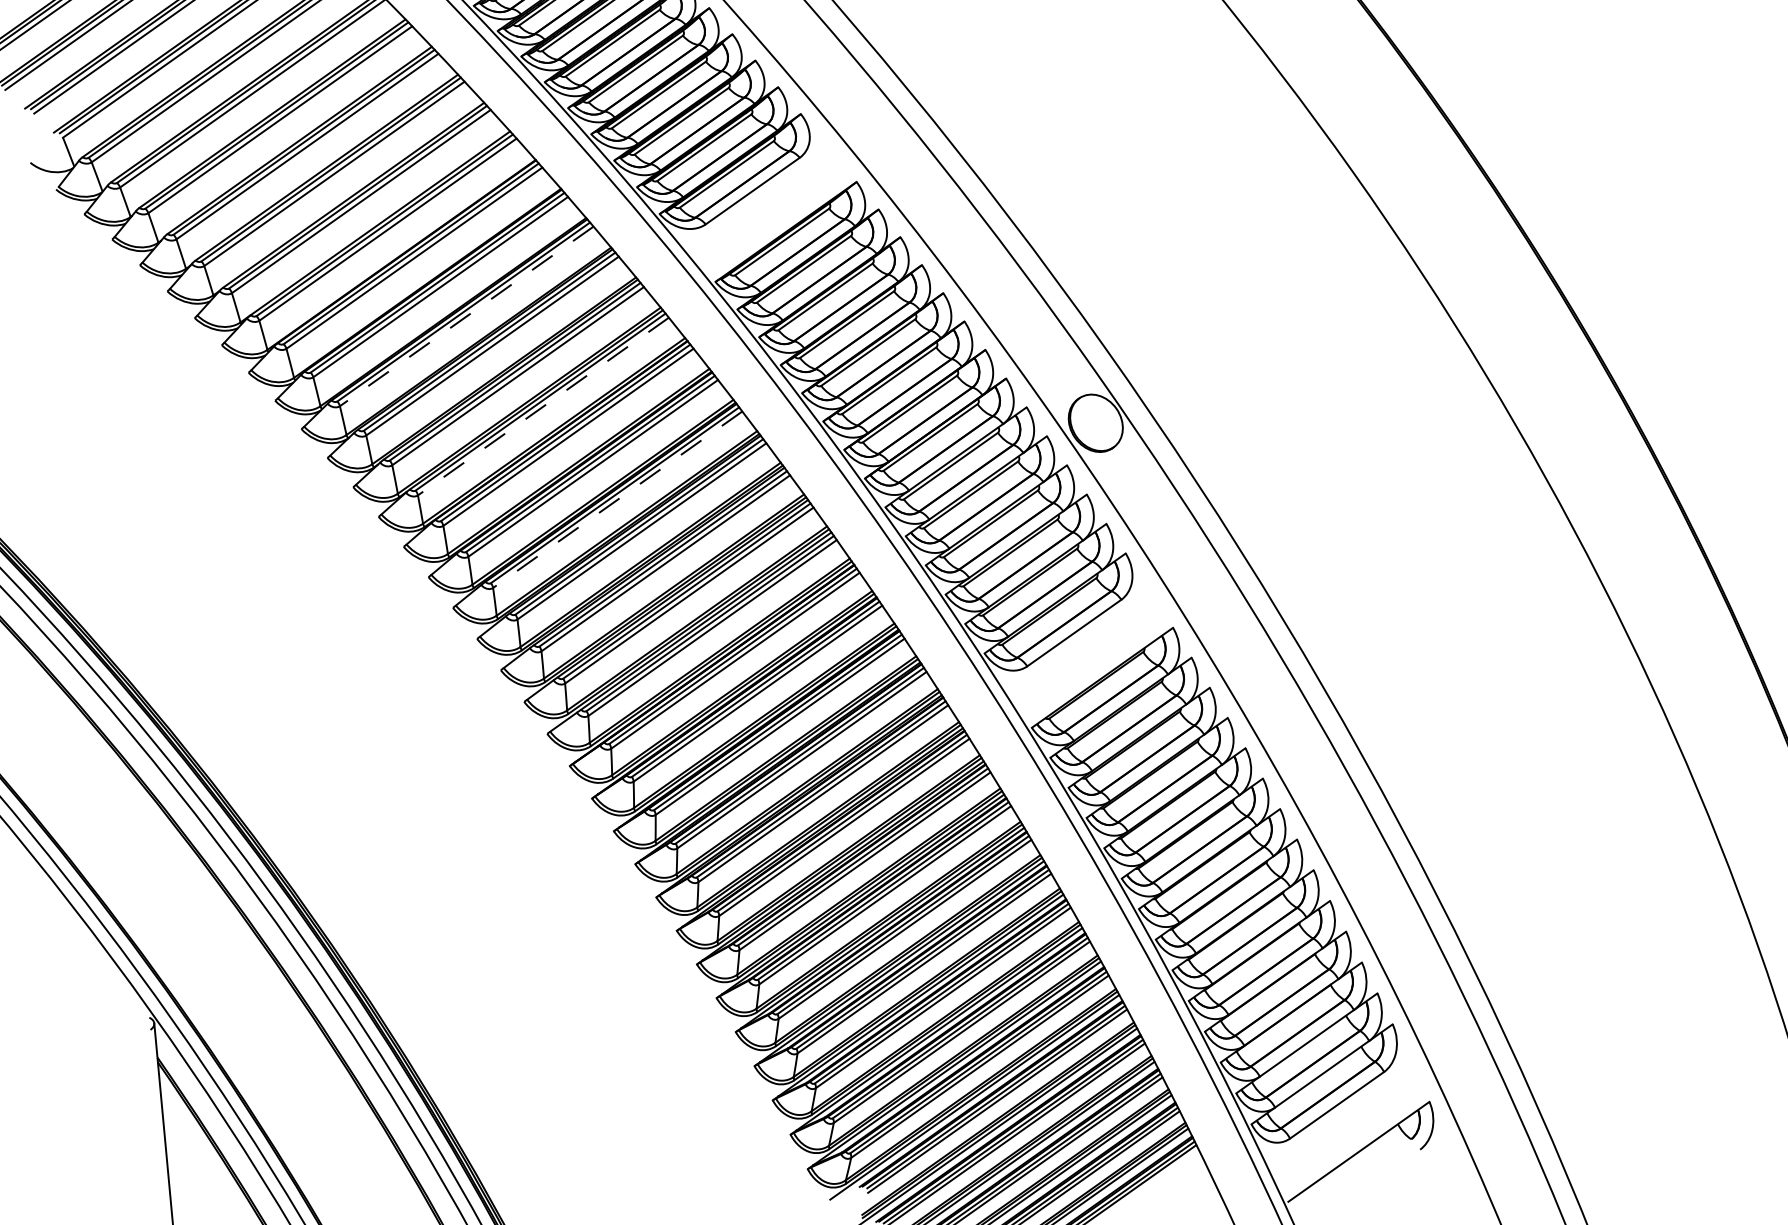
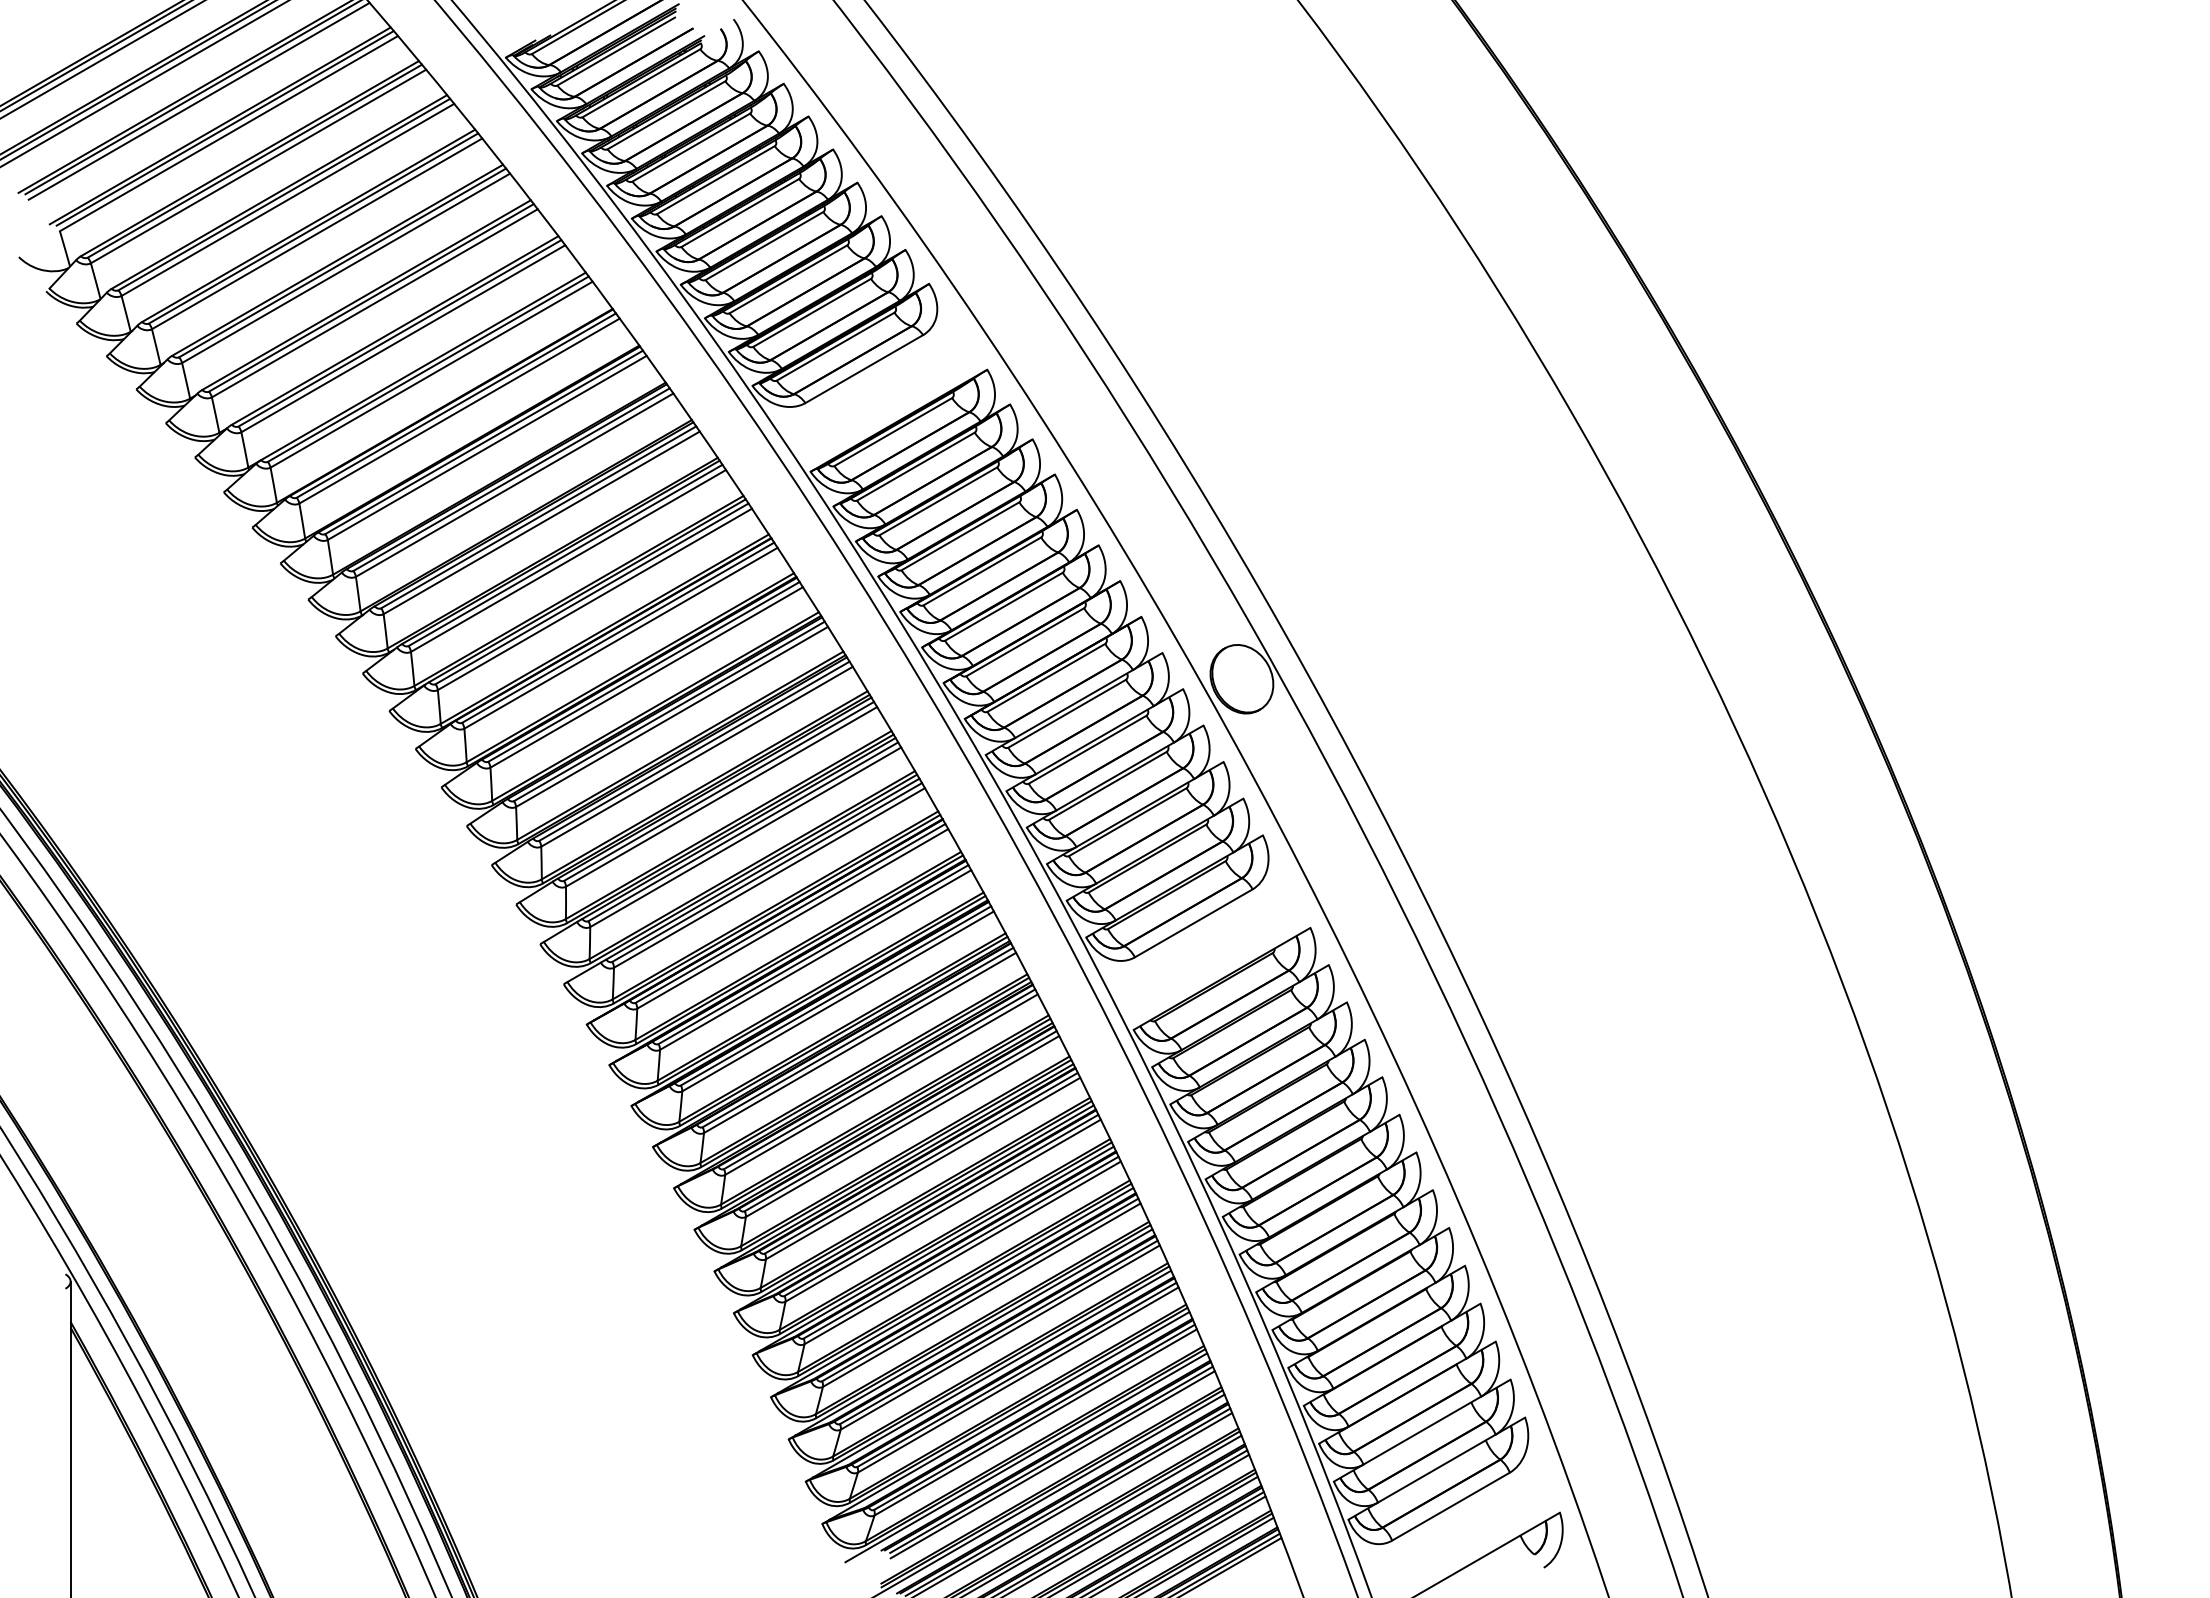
line: (466, 316) -> (514, 485), dashed -> solid
line: (543, 406) -> (594, 599), dashed -> solid
line: (617, 500) -> (671, 717), dashed -> solid

